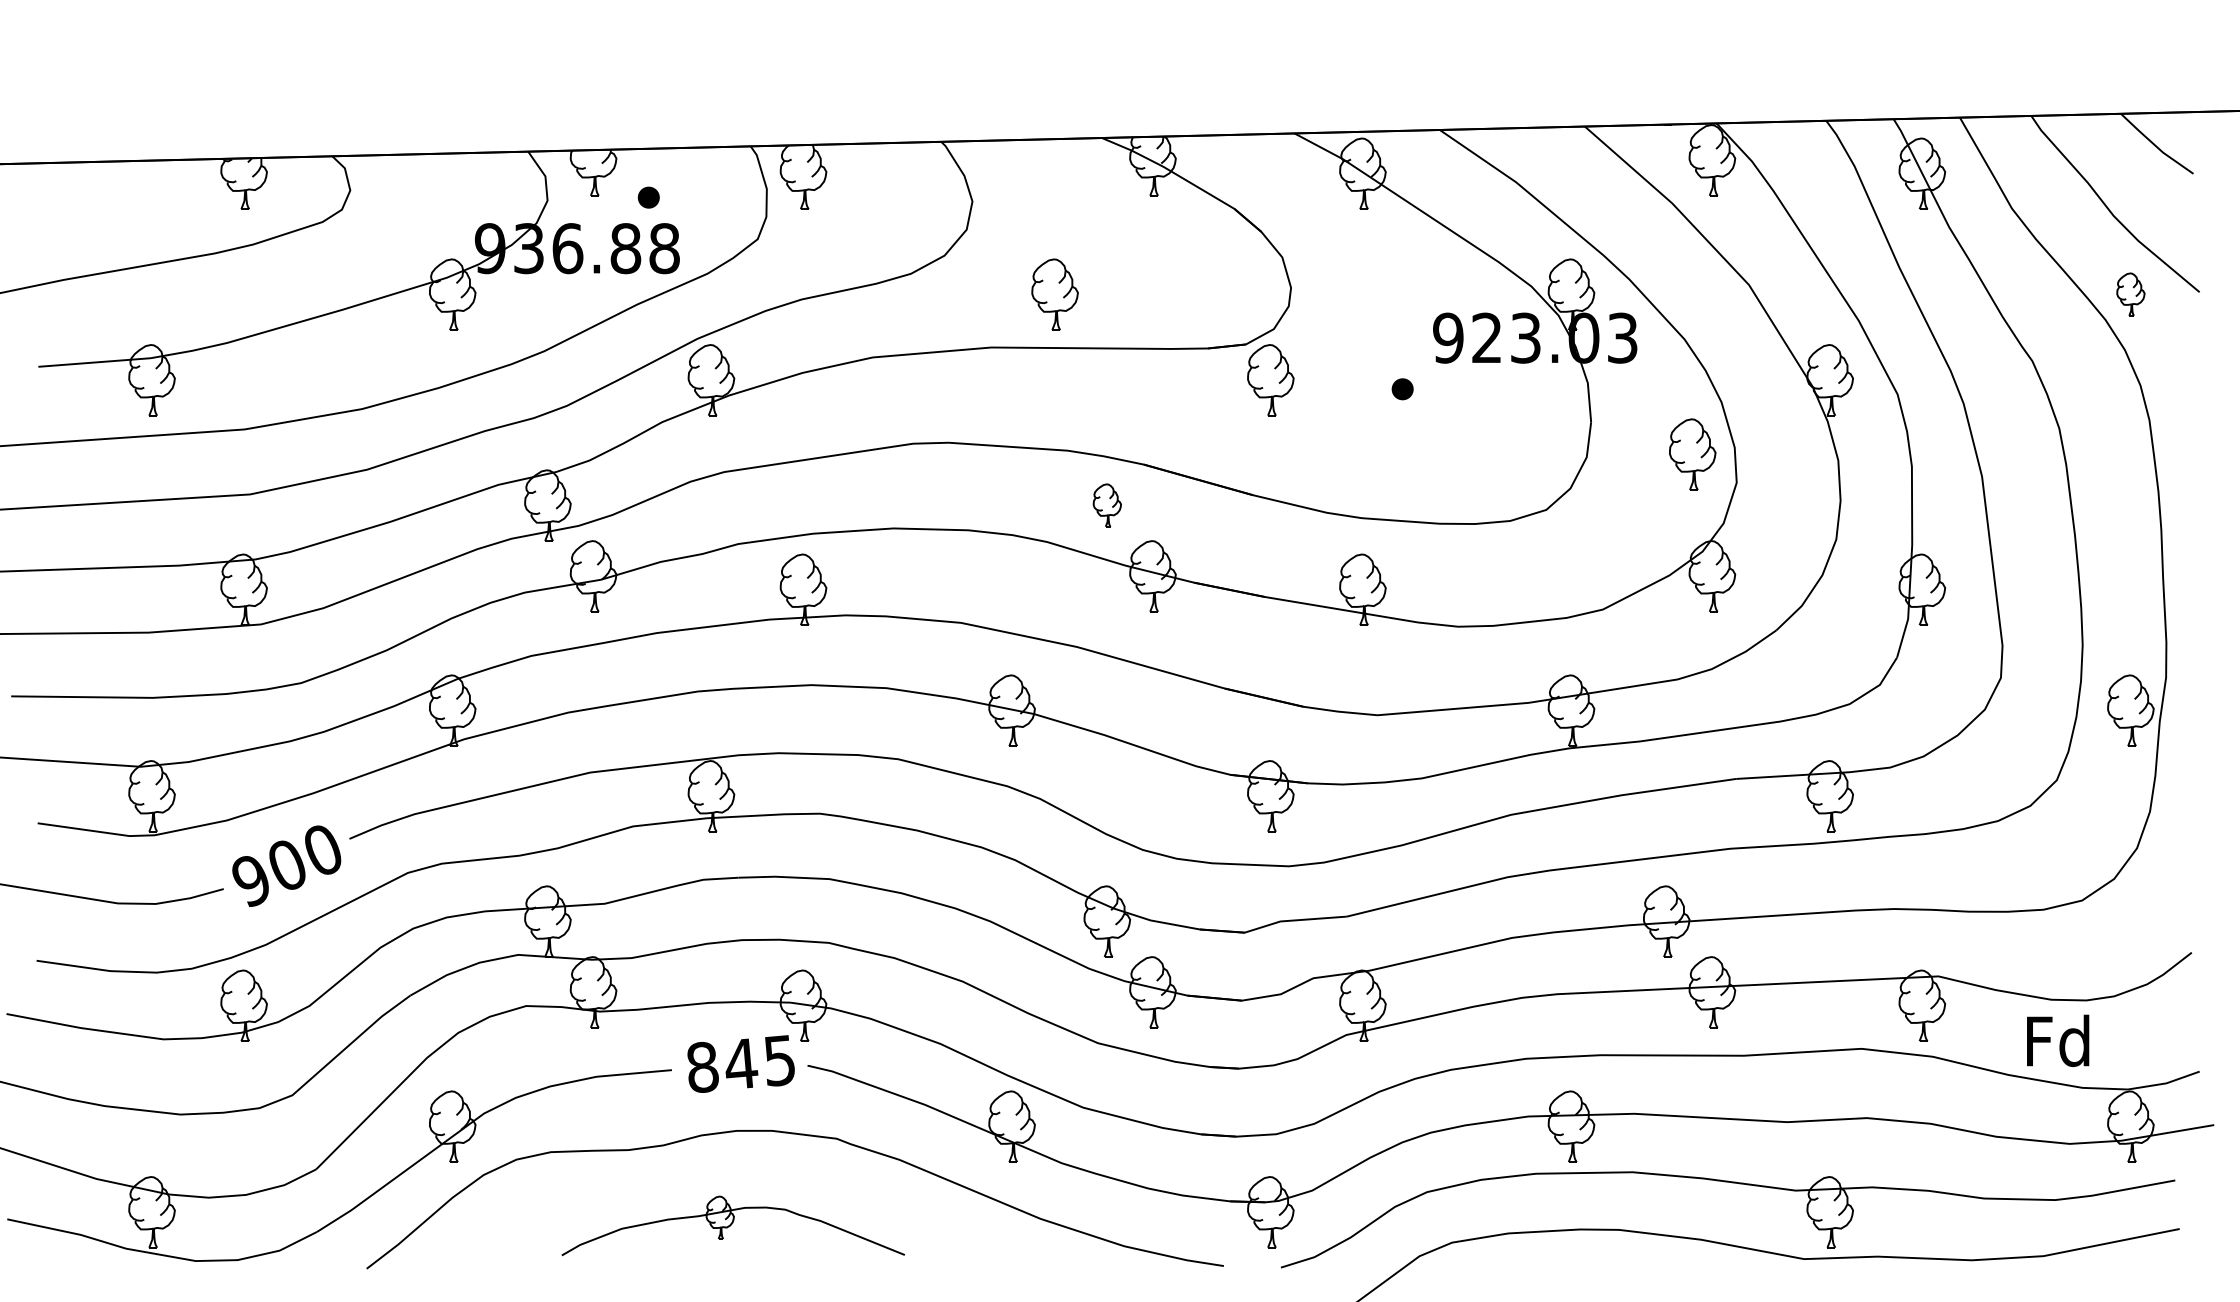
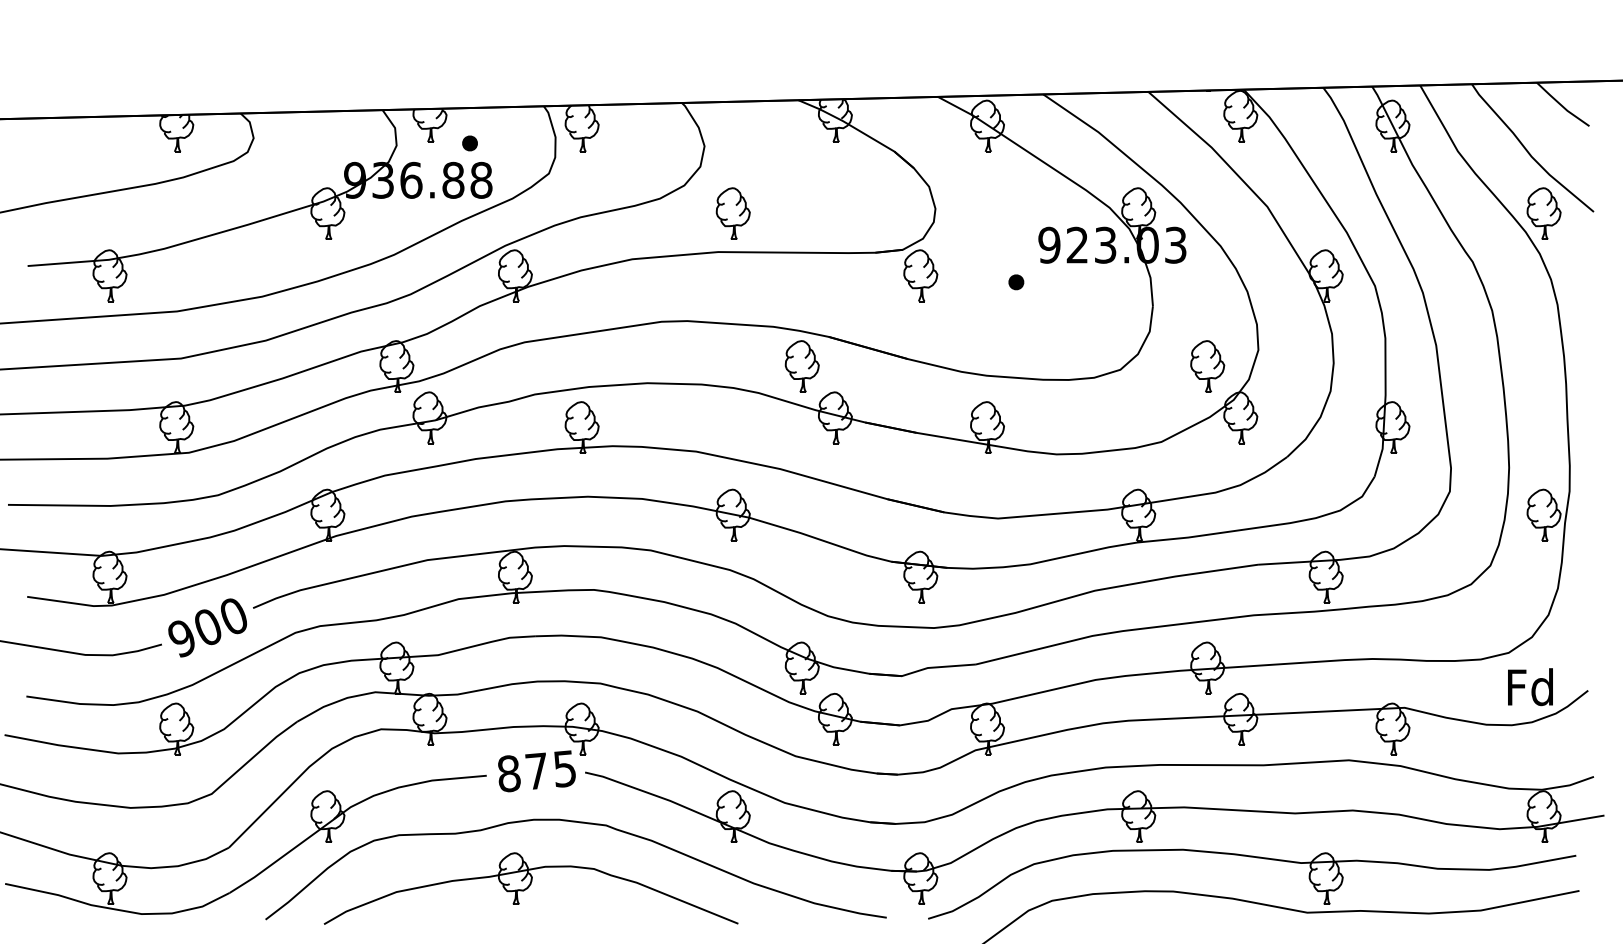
part: (1054, 294) -> (732, 213), moved
part: (2130, 294) -> (1543, 213), size x1.67
part: (1692, 454) -> (1207, 366), moved
part: (1107, 505) -> (802, 366), size x1.67
text: (2058, 1040) -> (1530, 686), moved
text: (741, 1063) -> (537, 770), 845 -> 875
part: (733, 1225) -> (531, 888), size x1.67

